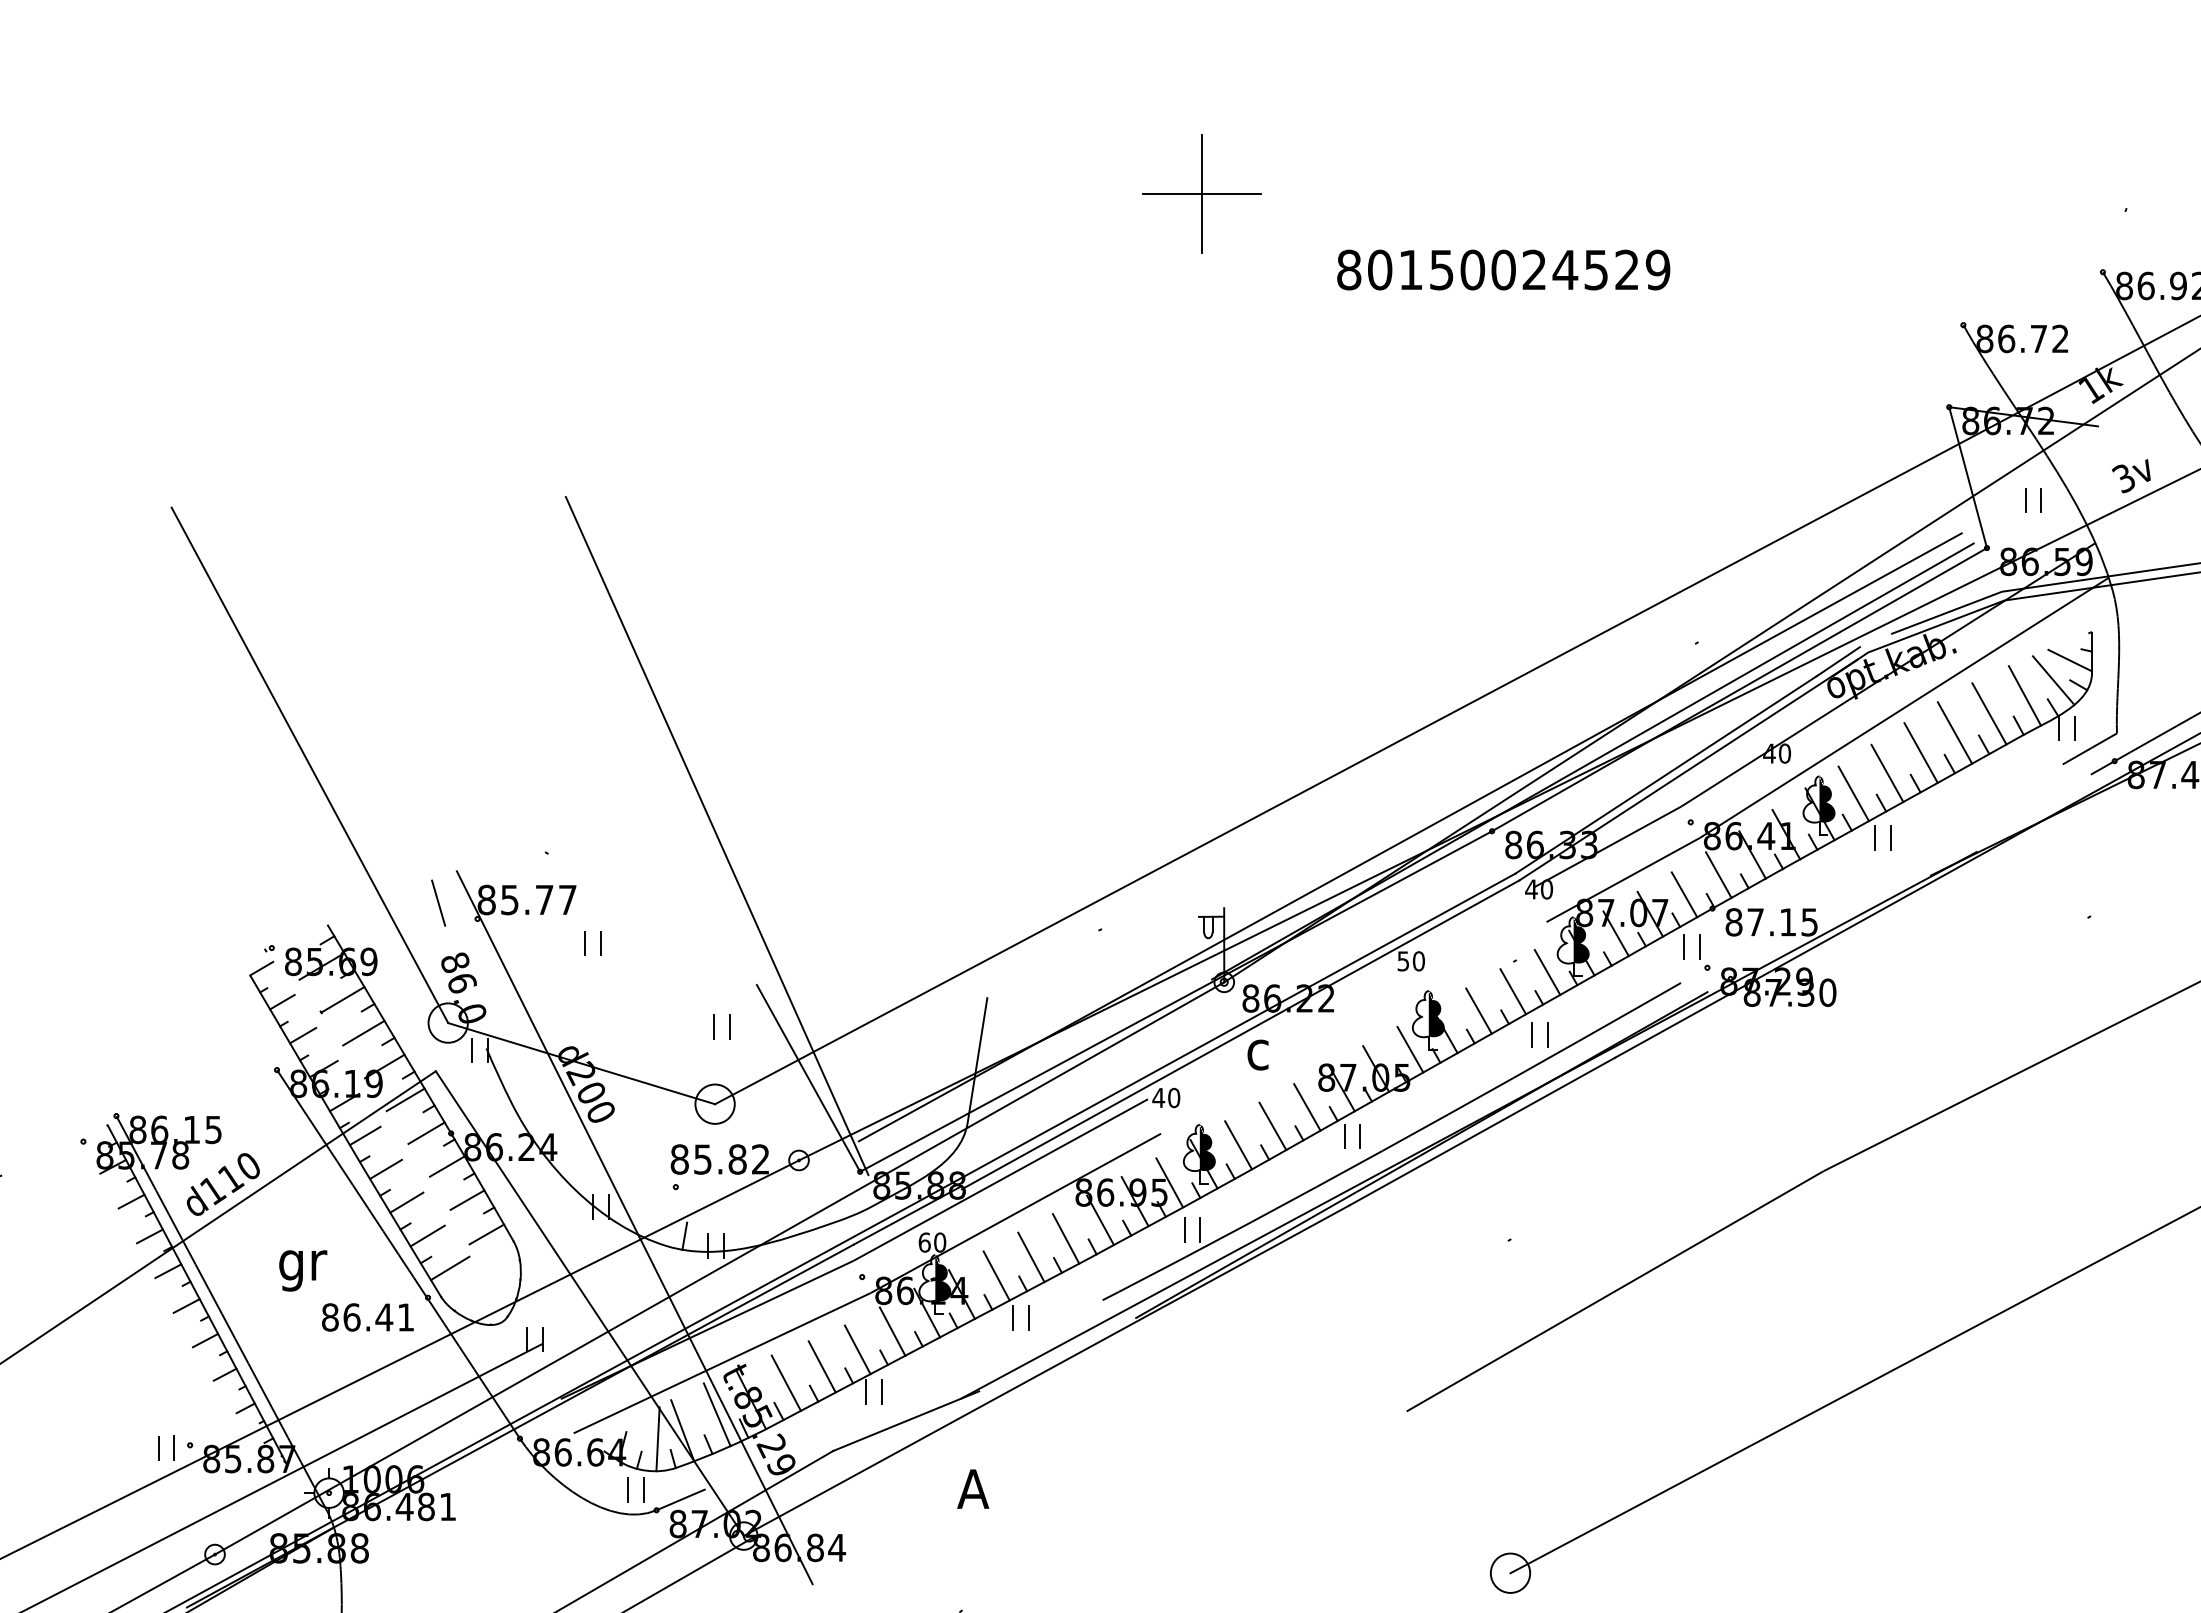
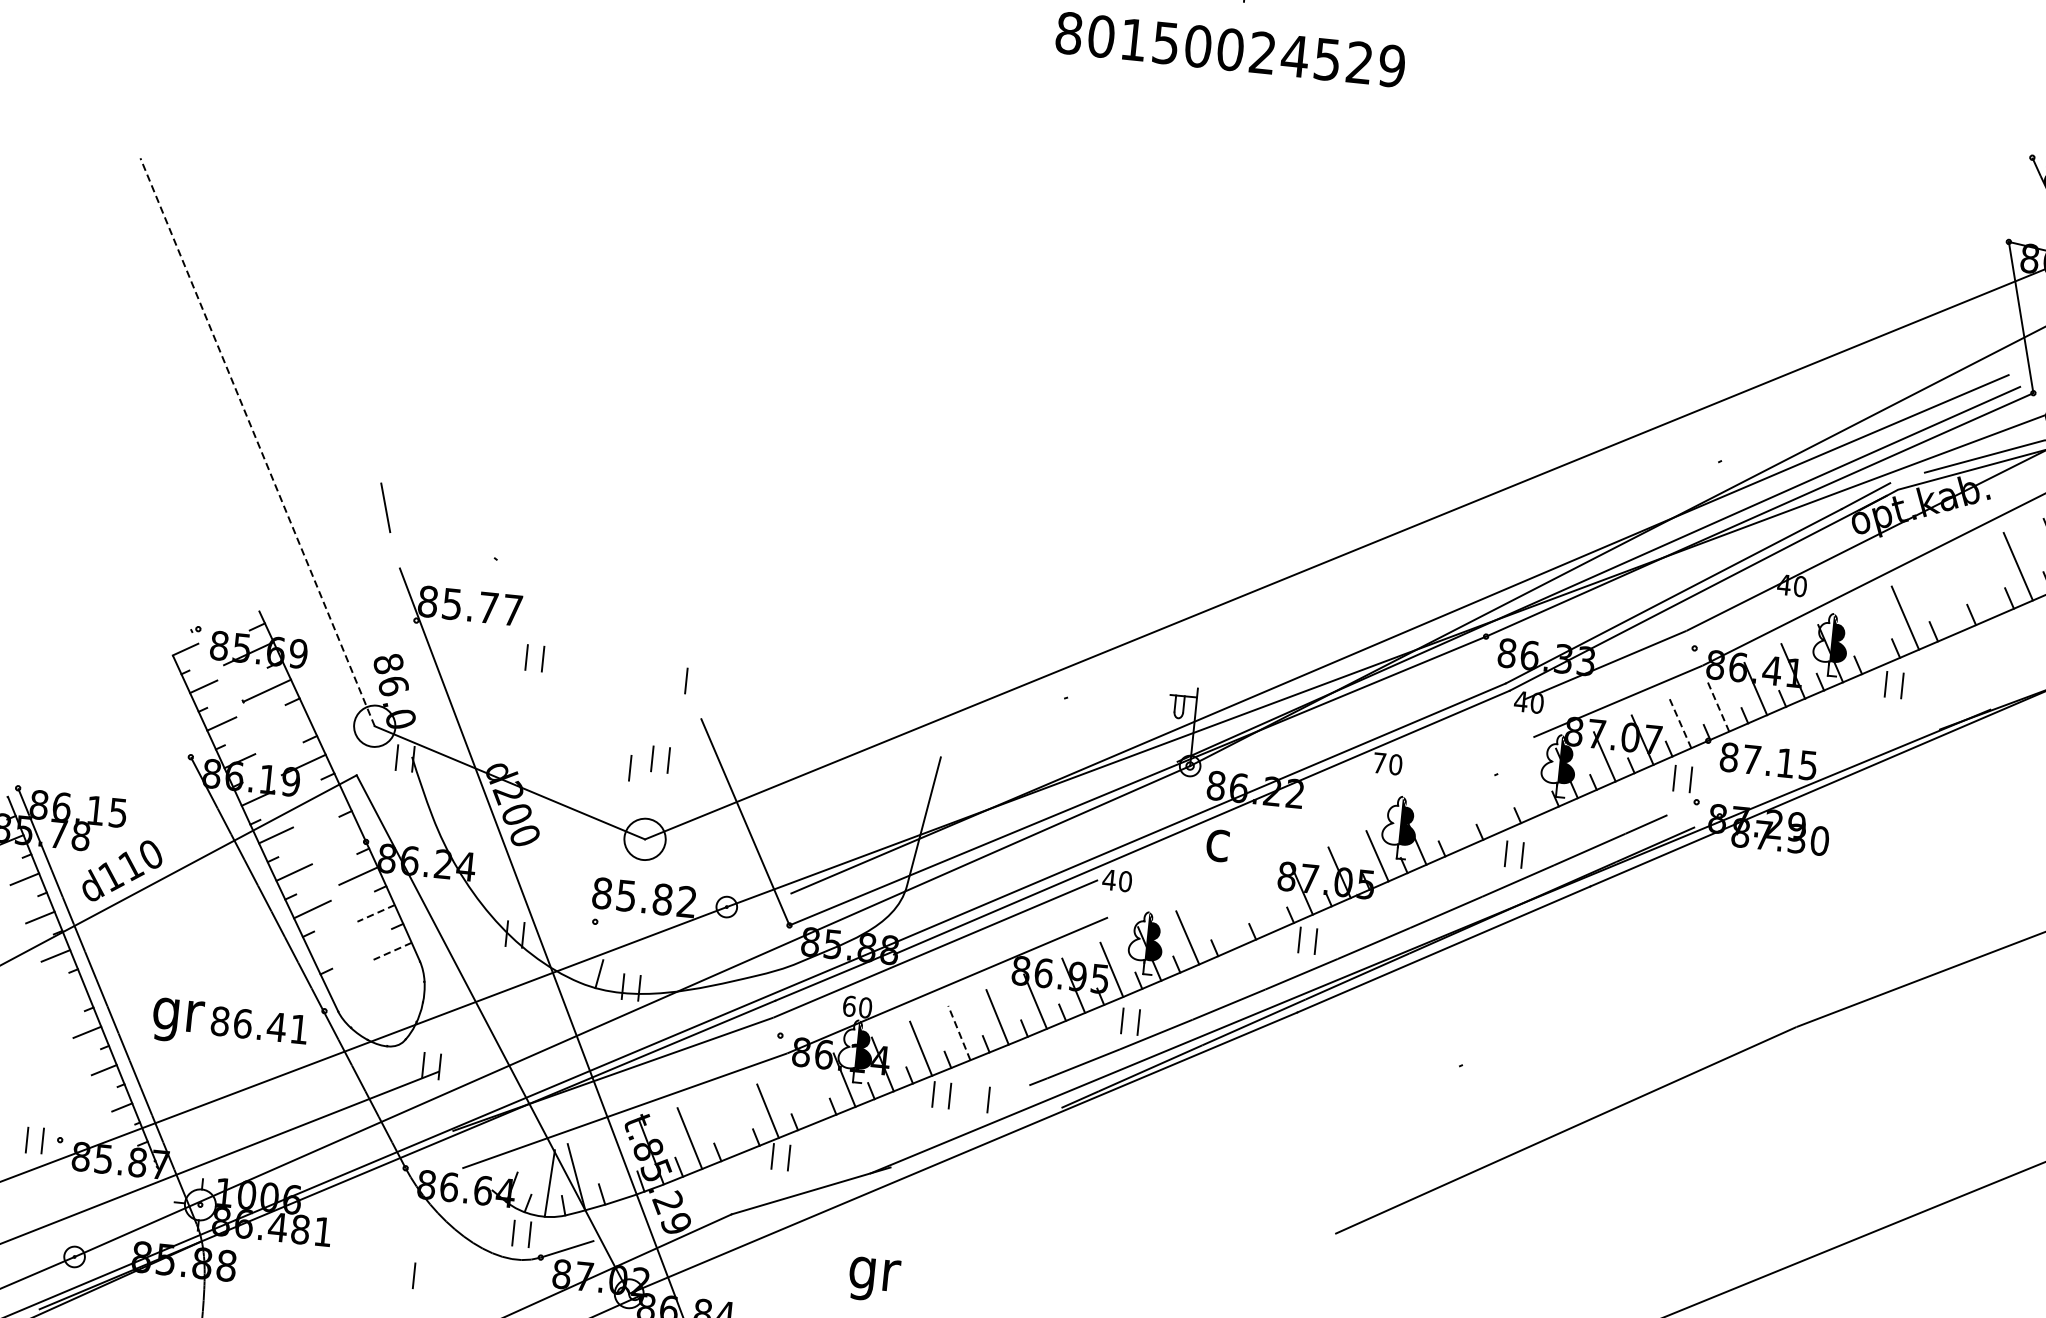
text: (1503, 269) -> (1230, 49), moved
line: (1954, 732) -> (1979, 582), removed
line: (1920, 752) -> (1942, 599), removed
line: (309, 764) -> (257, 441), solid -> dashed
line: (1853, 793) -> (1867, 635), removed
line: (716, 835) -> (675, 558), removed
line: (1718, 874) -> (1718, 705), solid -> dashed
line: (1684, 894) -> (1680, 723), solid -> dashed
line: (438, 902) -> (385, 507), moved
line: (738, 949) -> (685, 680), added
text: (1403, 961) -> (1379, 763), 50 -> 70
line: (1547, 971) -> (1529, 789), removed
line: (1513, 991) -> (1491, 806), removed
line: (1478, 1010) -> (1452, 822), removed
line: (363, 1032) -> (285, 727), removed
line: (693, 1037) -> (629, 767), added
line: (405, 1099) -> (321, 801), removed
line: (1307, 1107) -> (1263, 905), removed
line: (1272, 1126) -> (1225, 921), removed
line: (426, 1132) -> (340, 838), removed
line: (467, 1200) -> (376, 913), solid -> dashed
line: (486, 1234) -> (392, 951), solid -> dashed
line: (427, 1235) -> (330, 946), removed
line: (1031, 1257) -> (959, 1033), solid -> dashed
line: (449, 1268) -> (350, 982), removed
text: (303, 1270) -> (178, 1020), moved
line: (186, 1305) -> (71, 993), removed
line: (1065, 1317) -> (988, 1099), added
line: (892, 1331) -> (806, 1095), removed
line: (821, 1366) -> (728, 1124), removed
line: (716, 1414) -> (613, 1163), removed
text: (974, 1494) -> (874, 1274), A -> gr
line: (537, 1539) -> (413, 1275), added

